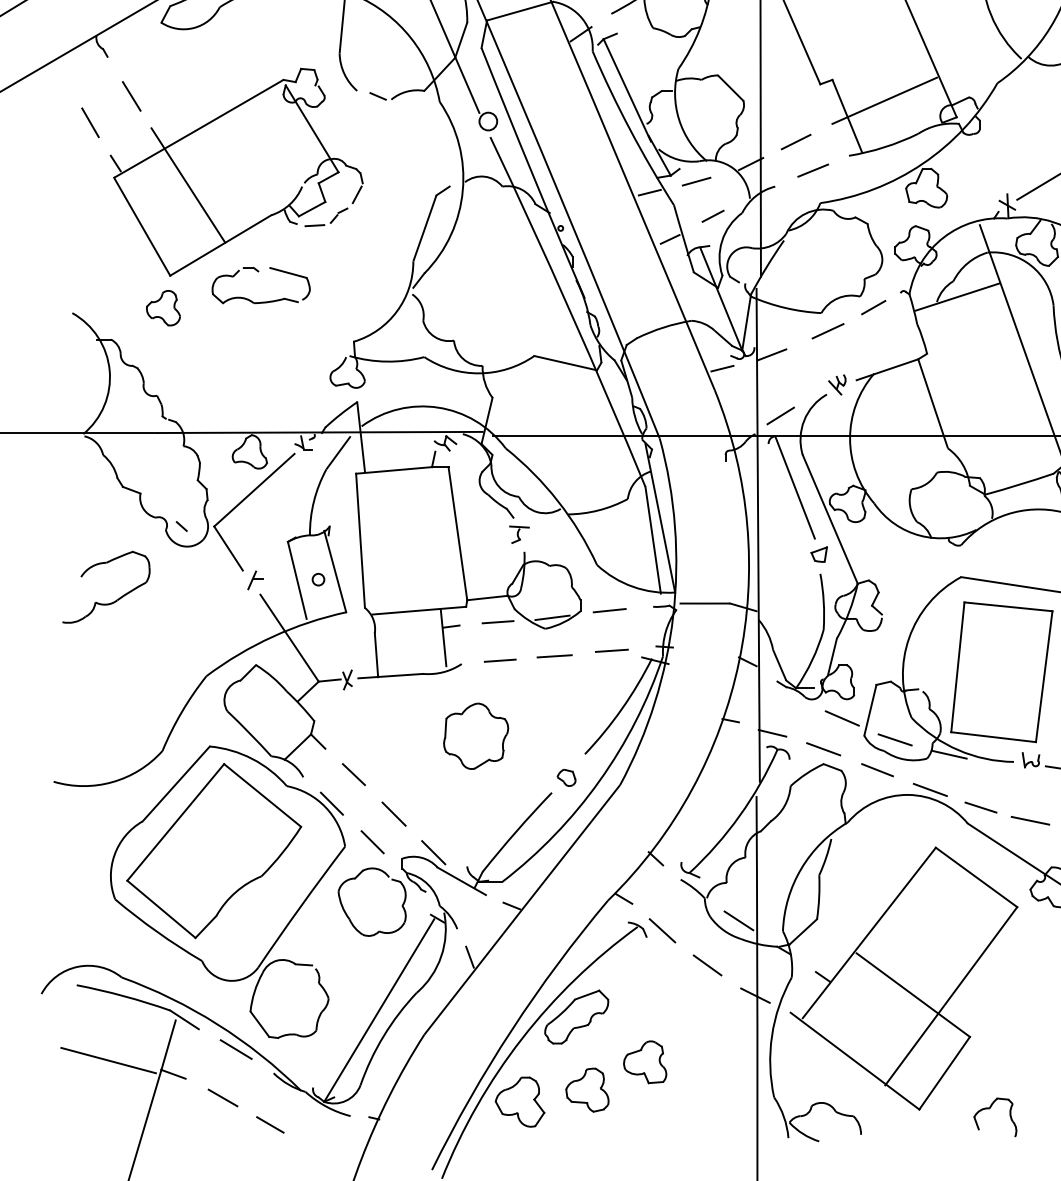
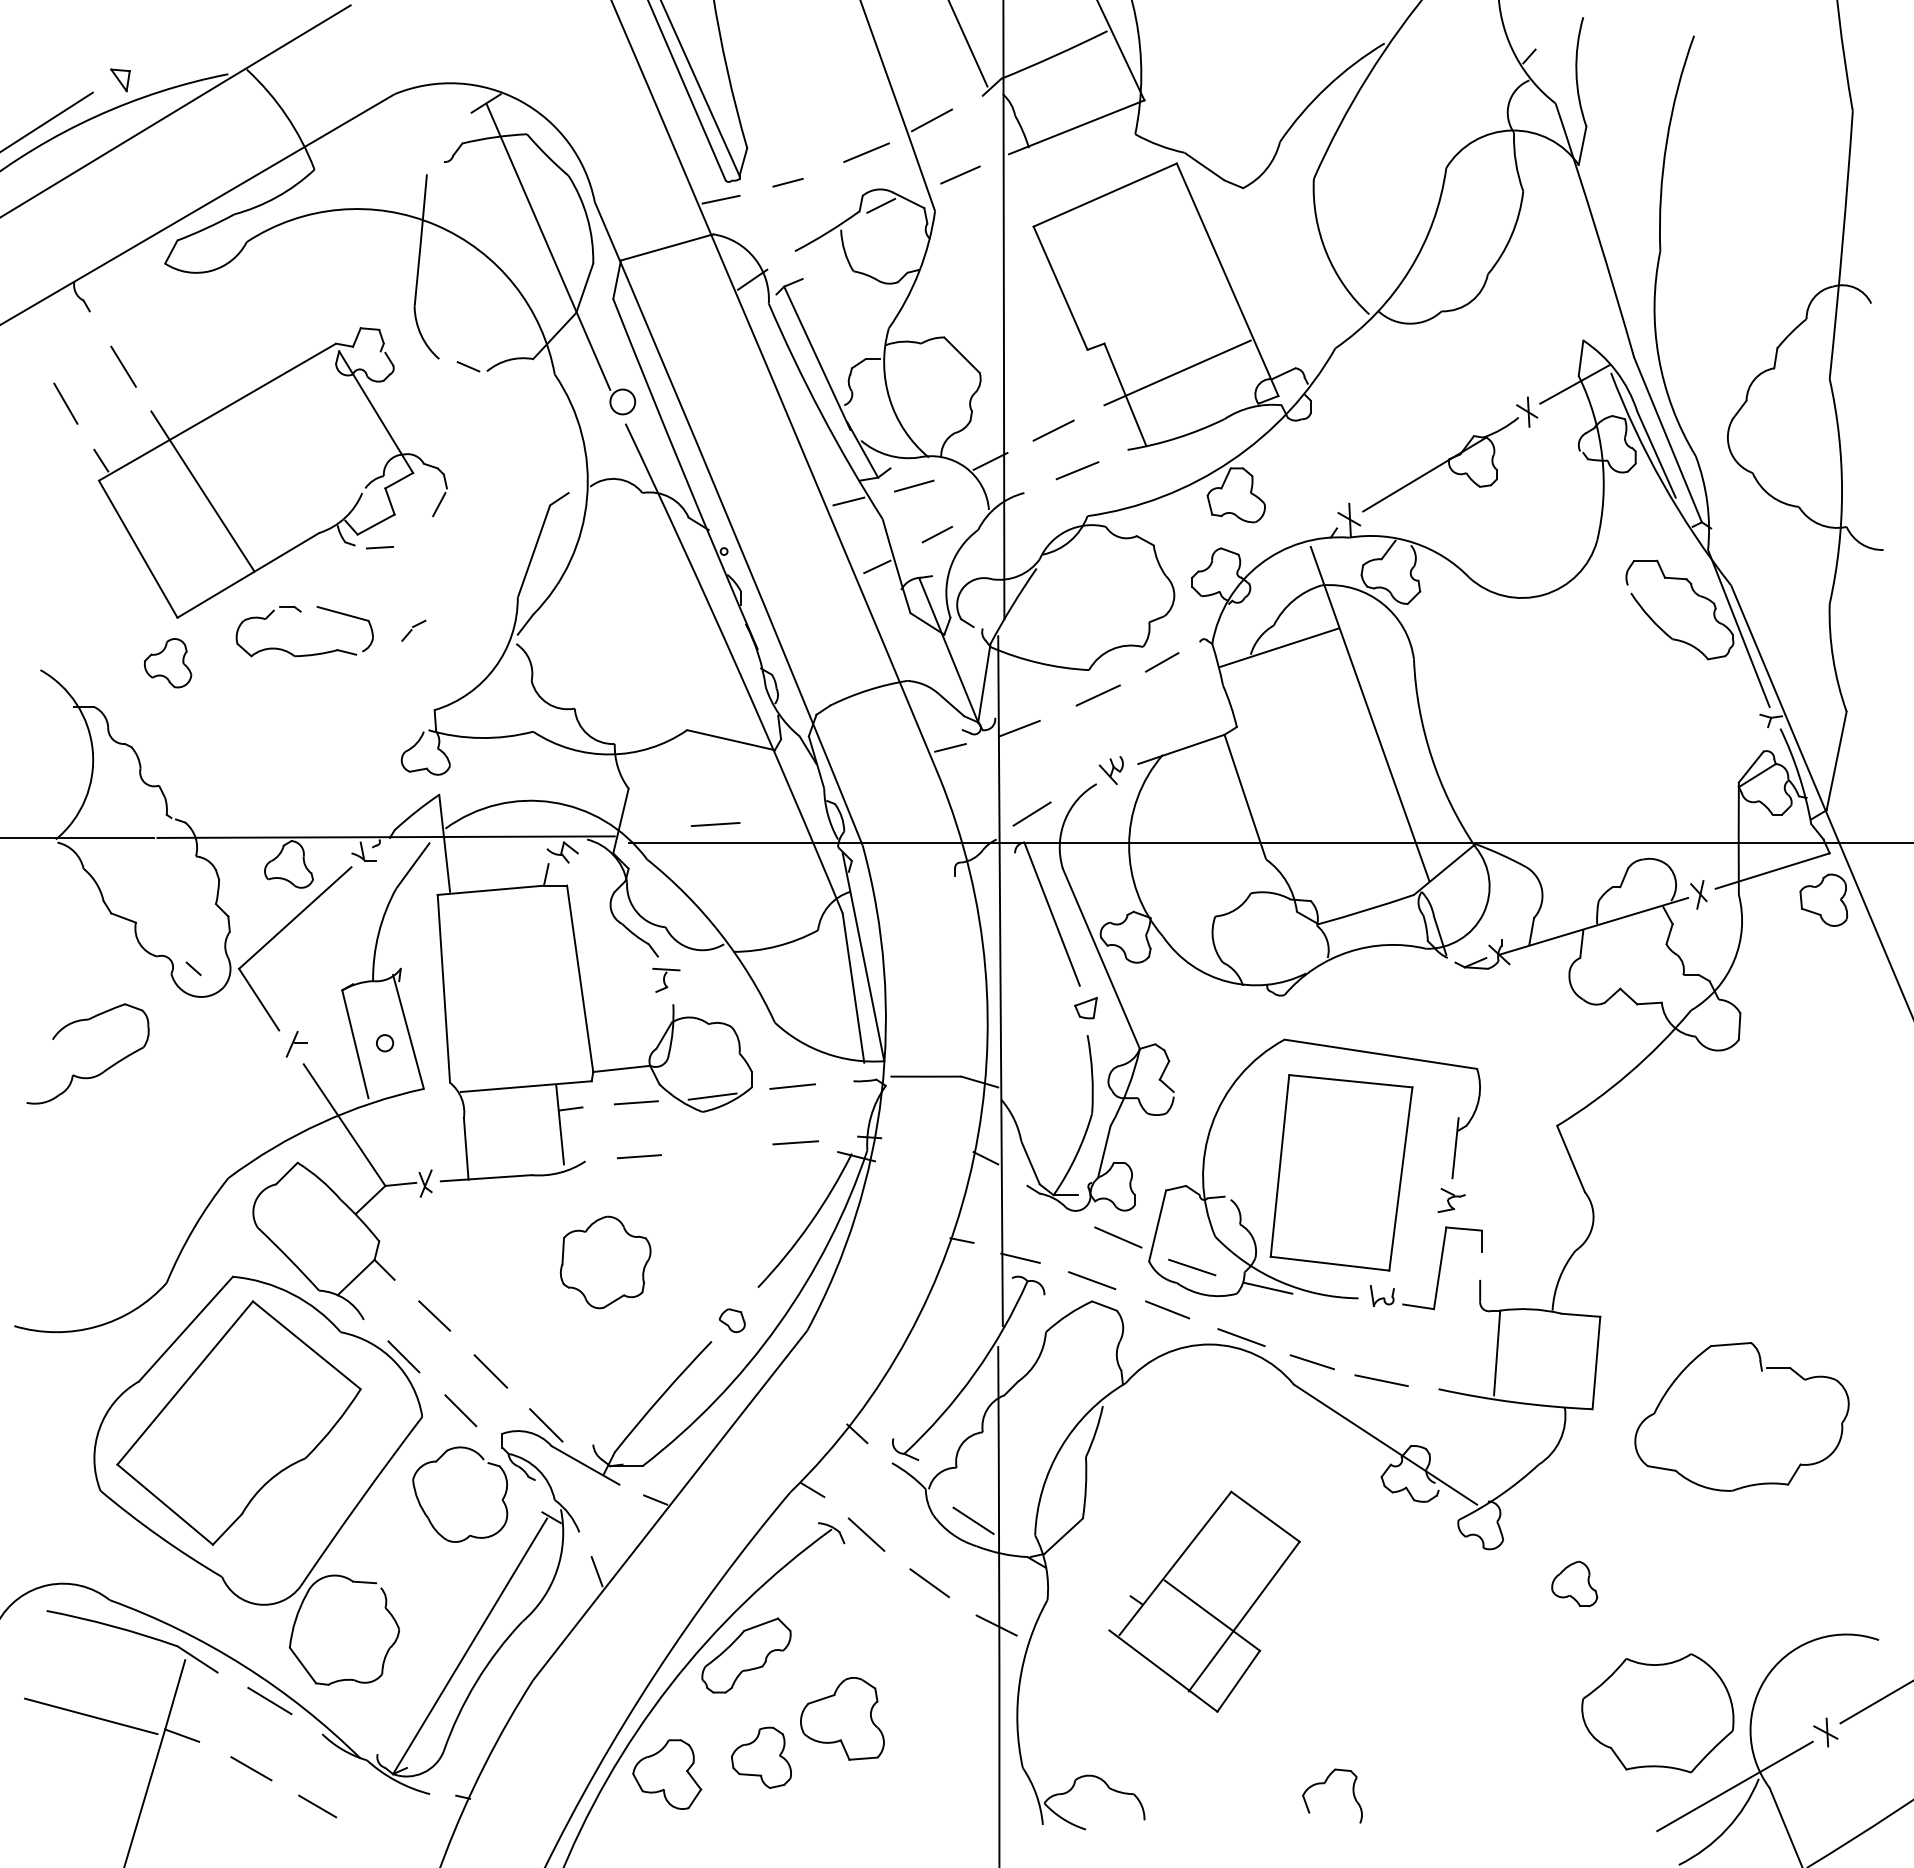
part: (338, 215) -> (413, 630), moved
line: (554, 656) -> (715, 824), moved
part: (903, 978) -> (1204, 1601), size x0.6
part: (644, 1062) -> (841, 1718), size x1.4

